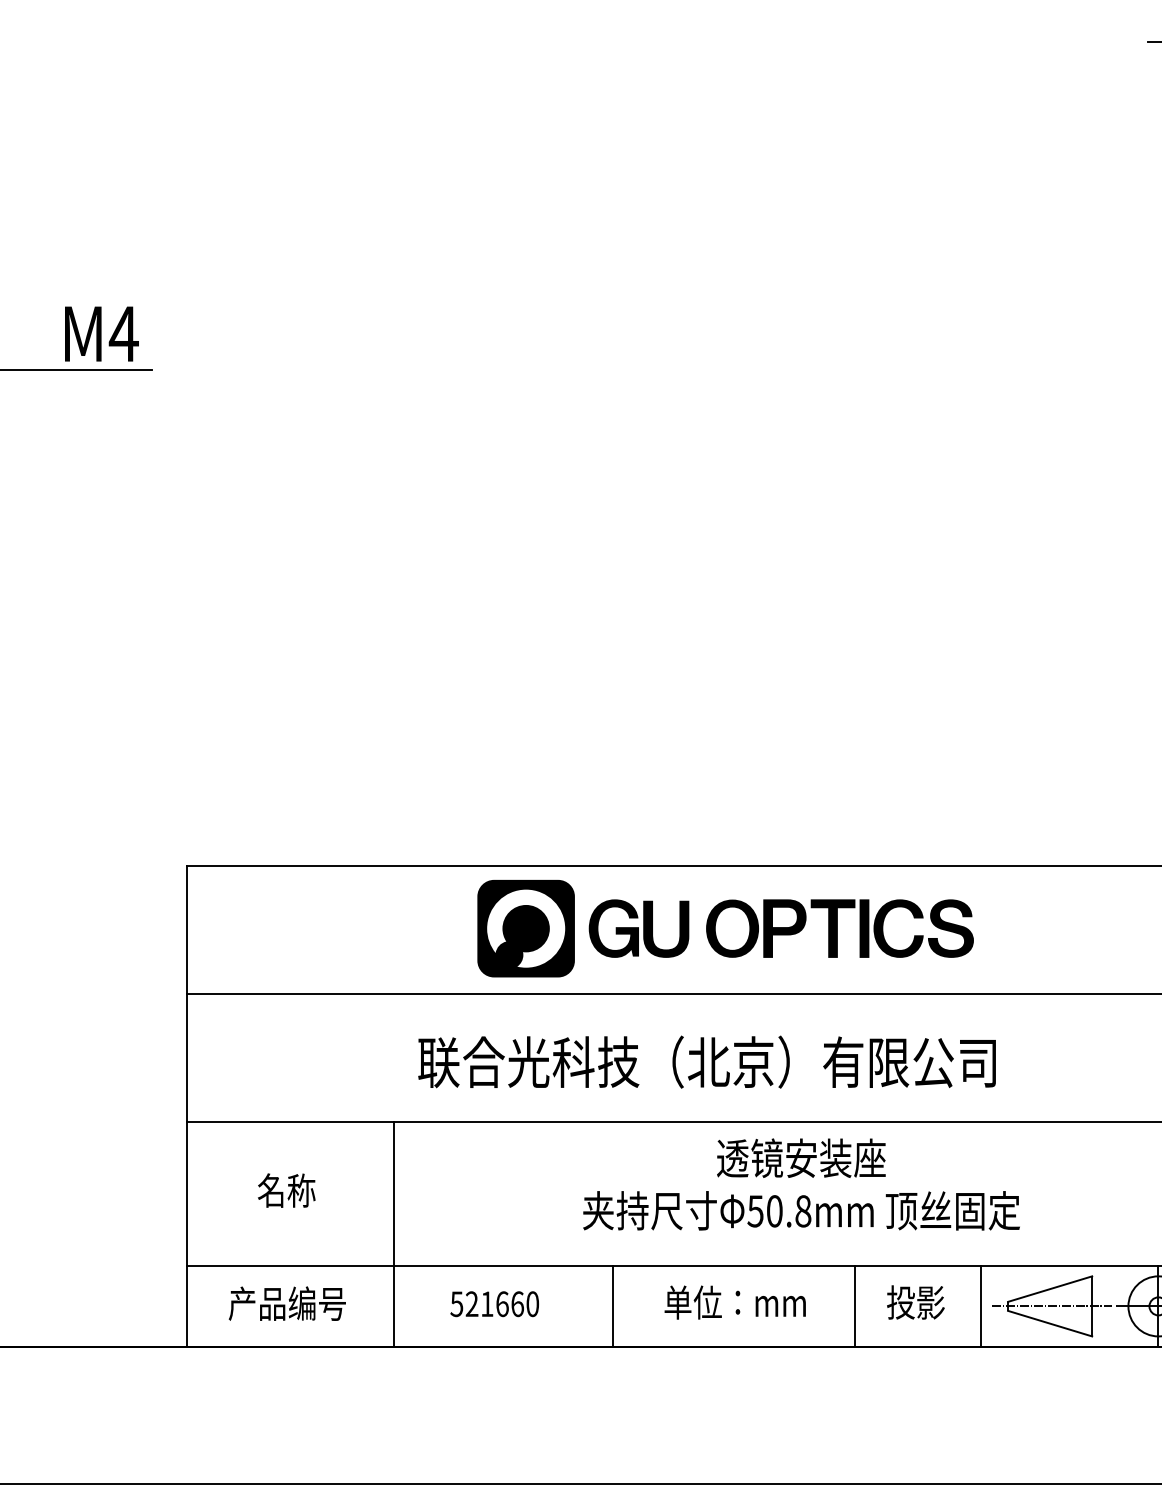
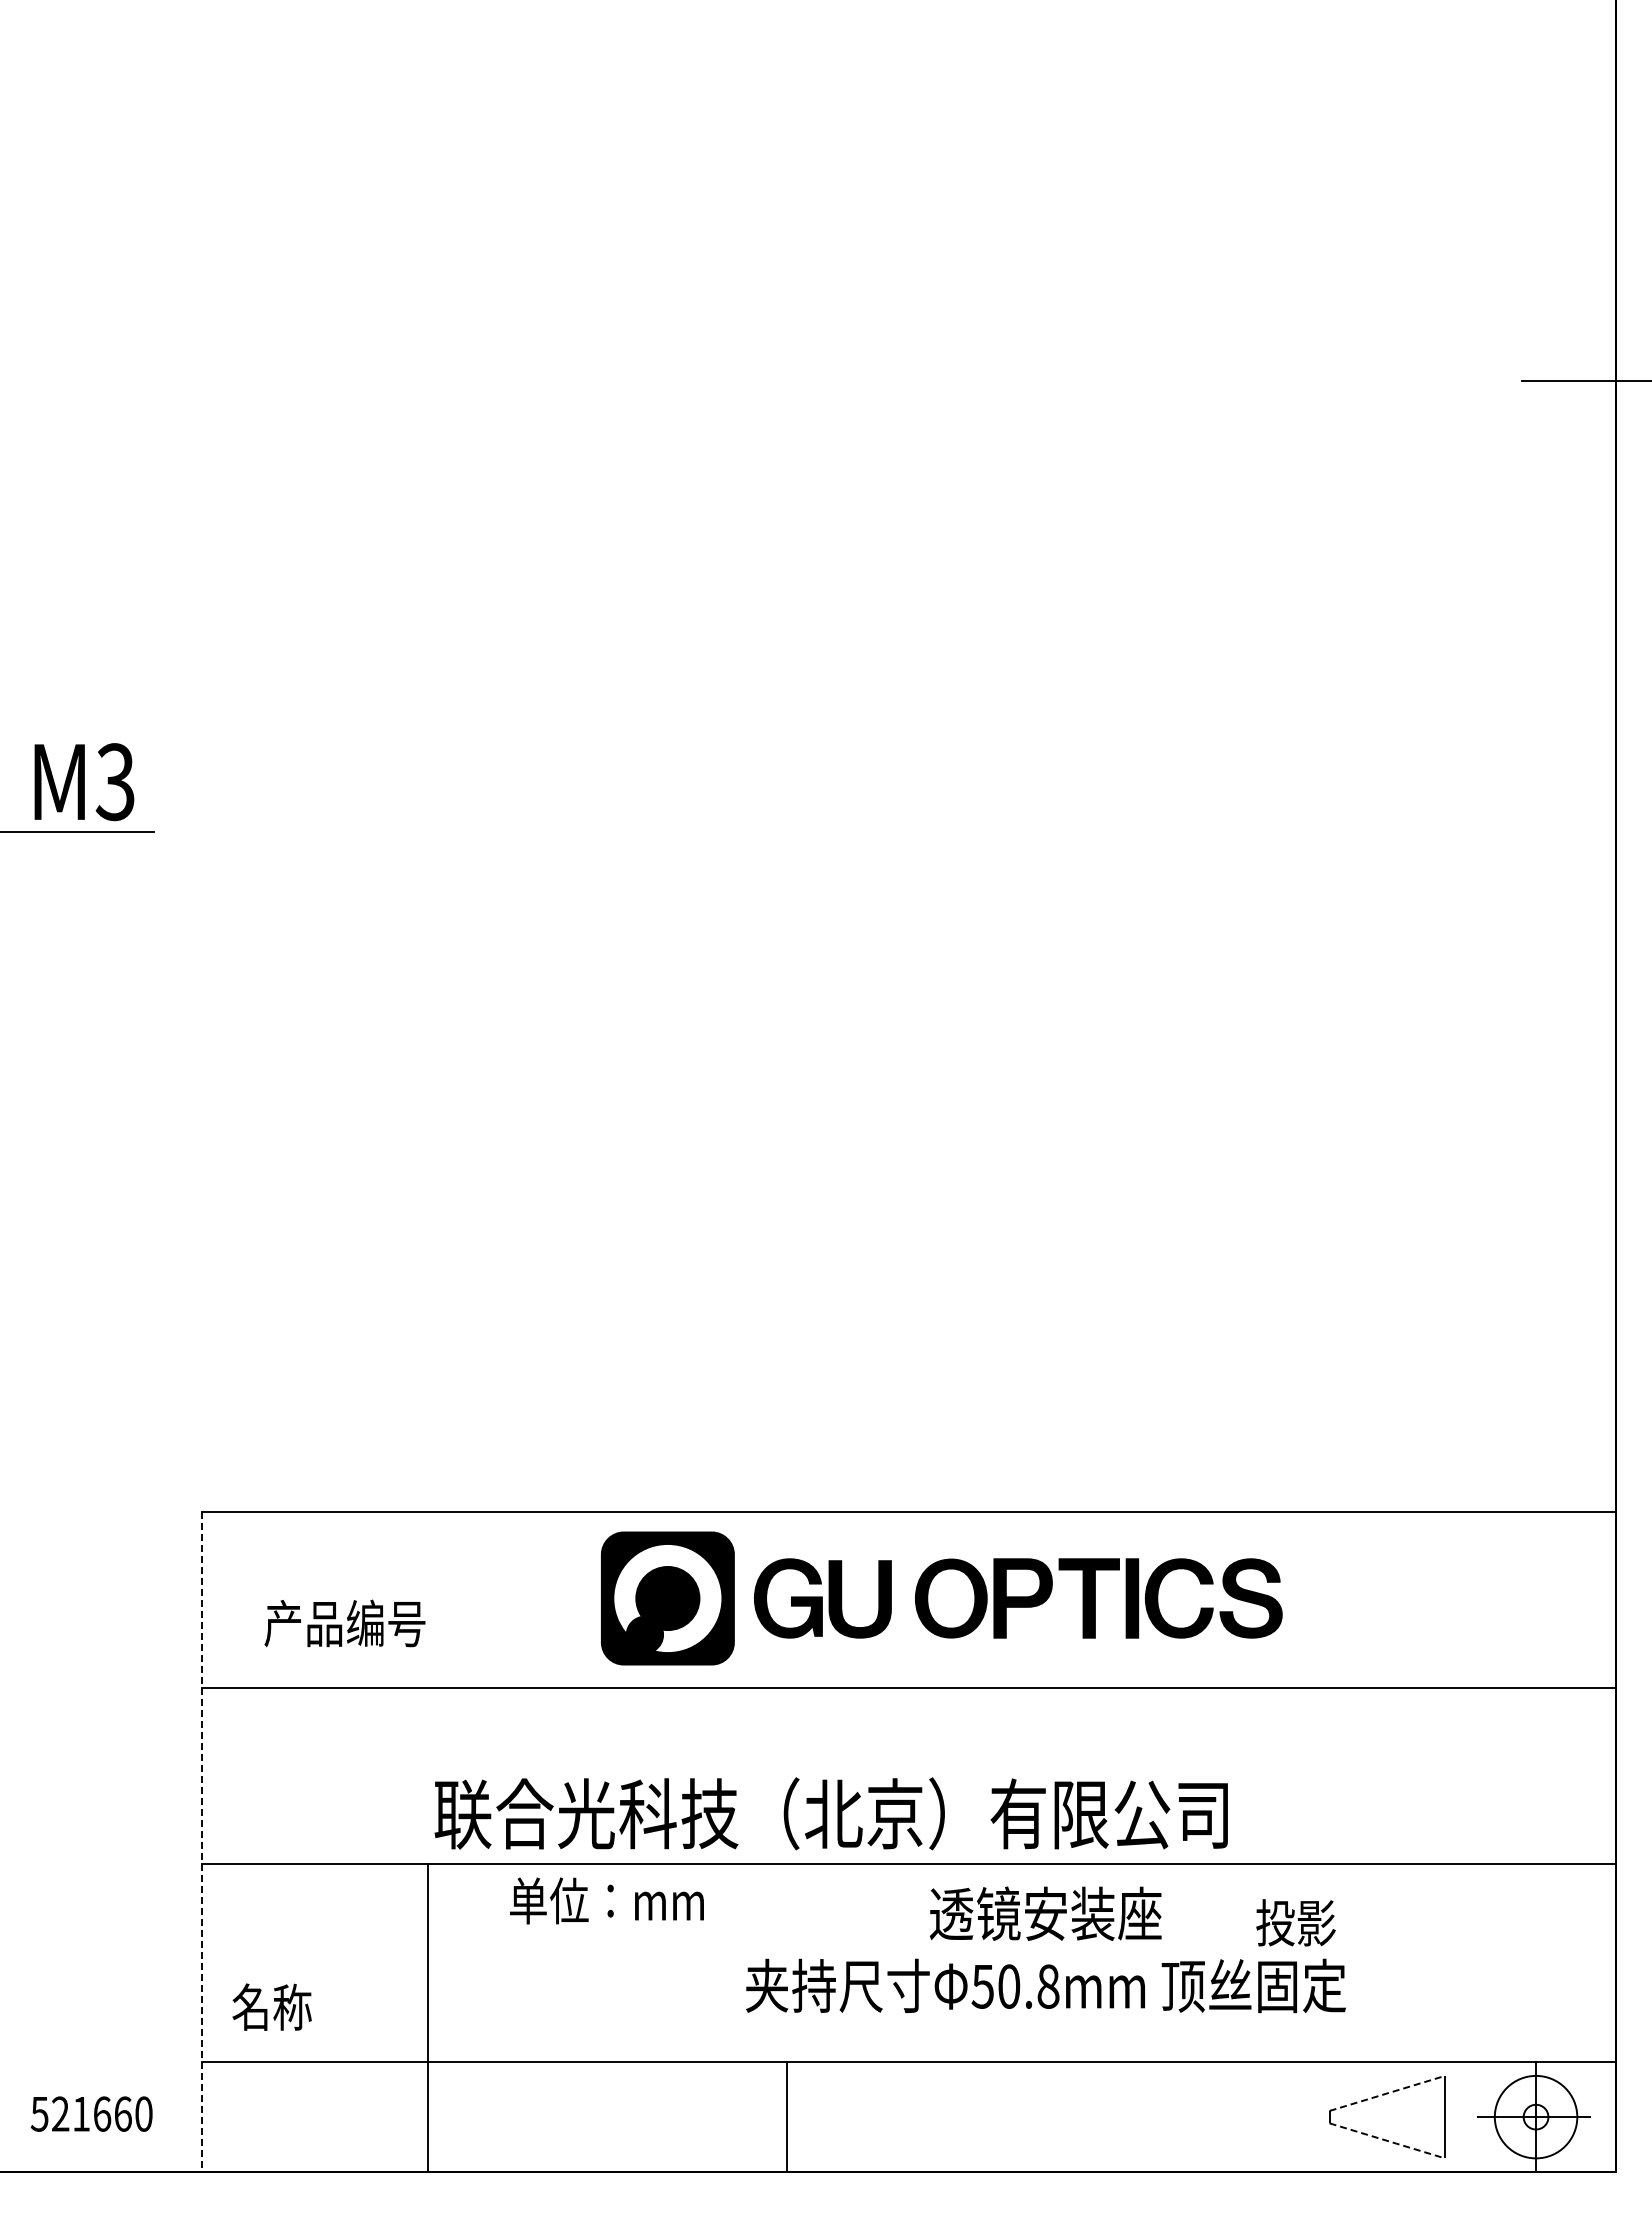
text: (123, 334) -> (115, 782), M4 -> M3
text: (706, 1061) -> (830, 1813), moved
line: (186, 1106) -> (201, 1842), solid -> dashed
text: (286, 1190) -> (271, 2006), moved
line: (394, 1234) -> (427, 2018), moved
line: (1050, 1289) -> (1387, 2093), solid -> dashed
part: (737, 1296) -> (610, 1892), moved
text: (915, 1302) -> (1295, 1922), moved
text: (286, 1303) -> (344, 1623), moved
text: (494, 1303) -> (91, 2113), moved
line: (855, 1306) -> (1119, 2117), removed
line: (981, 1306) -> (1292, 2117), removed
line: (1051, 1306) -> (1389, 2117), removed
line: (1050, 1324) -> (1387, 2141), solid -> dashed

